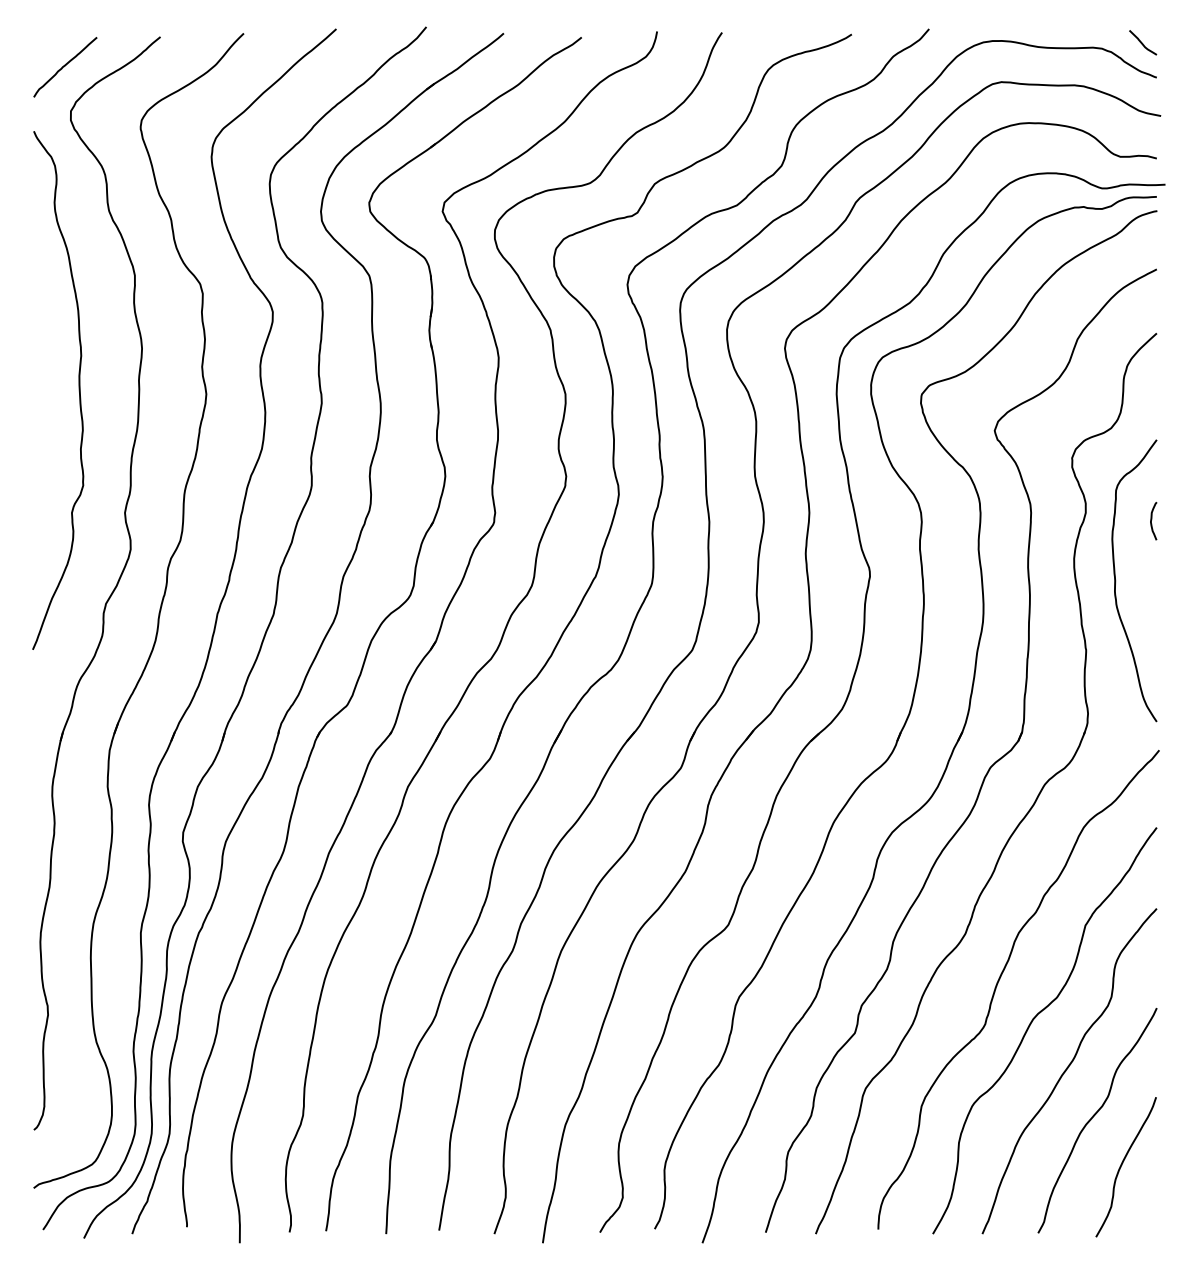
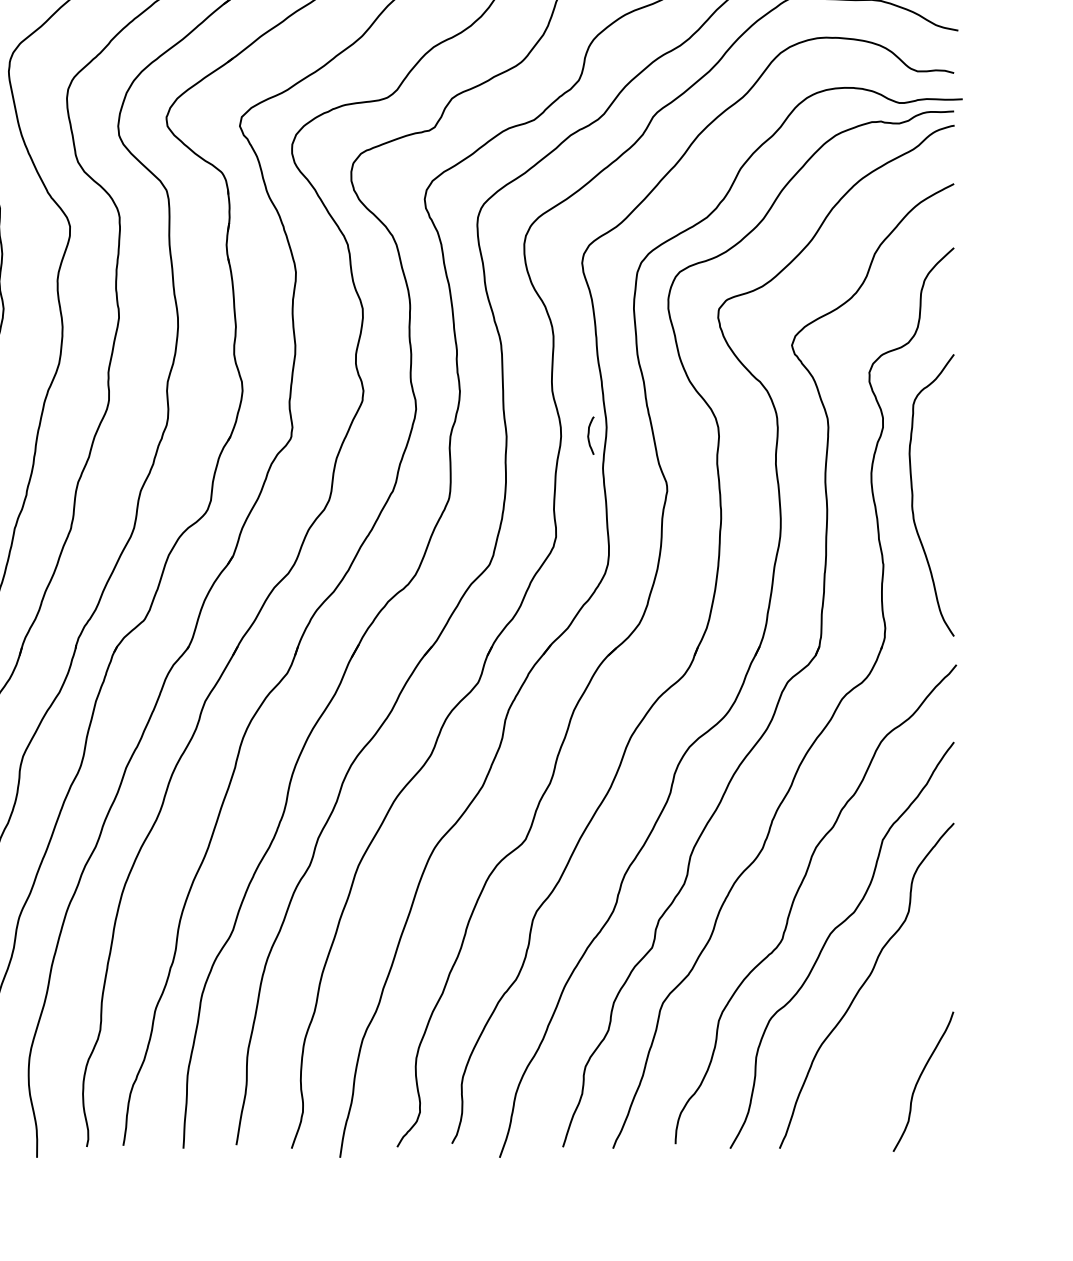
curve: (1152, 519) -> (589, 434), moved
curve: (1094, 1116) -> (891, 1031), removed

